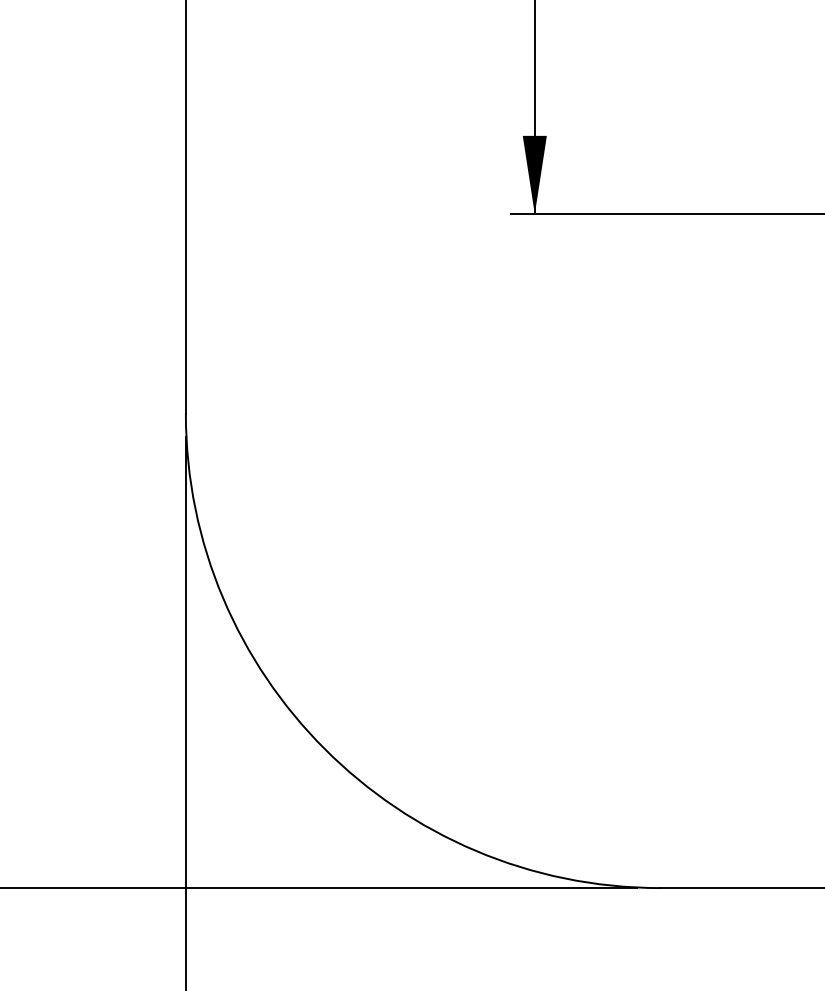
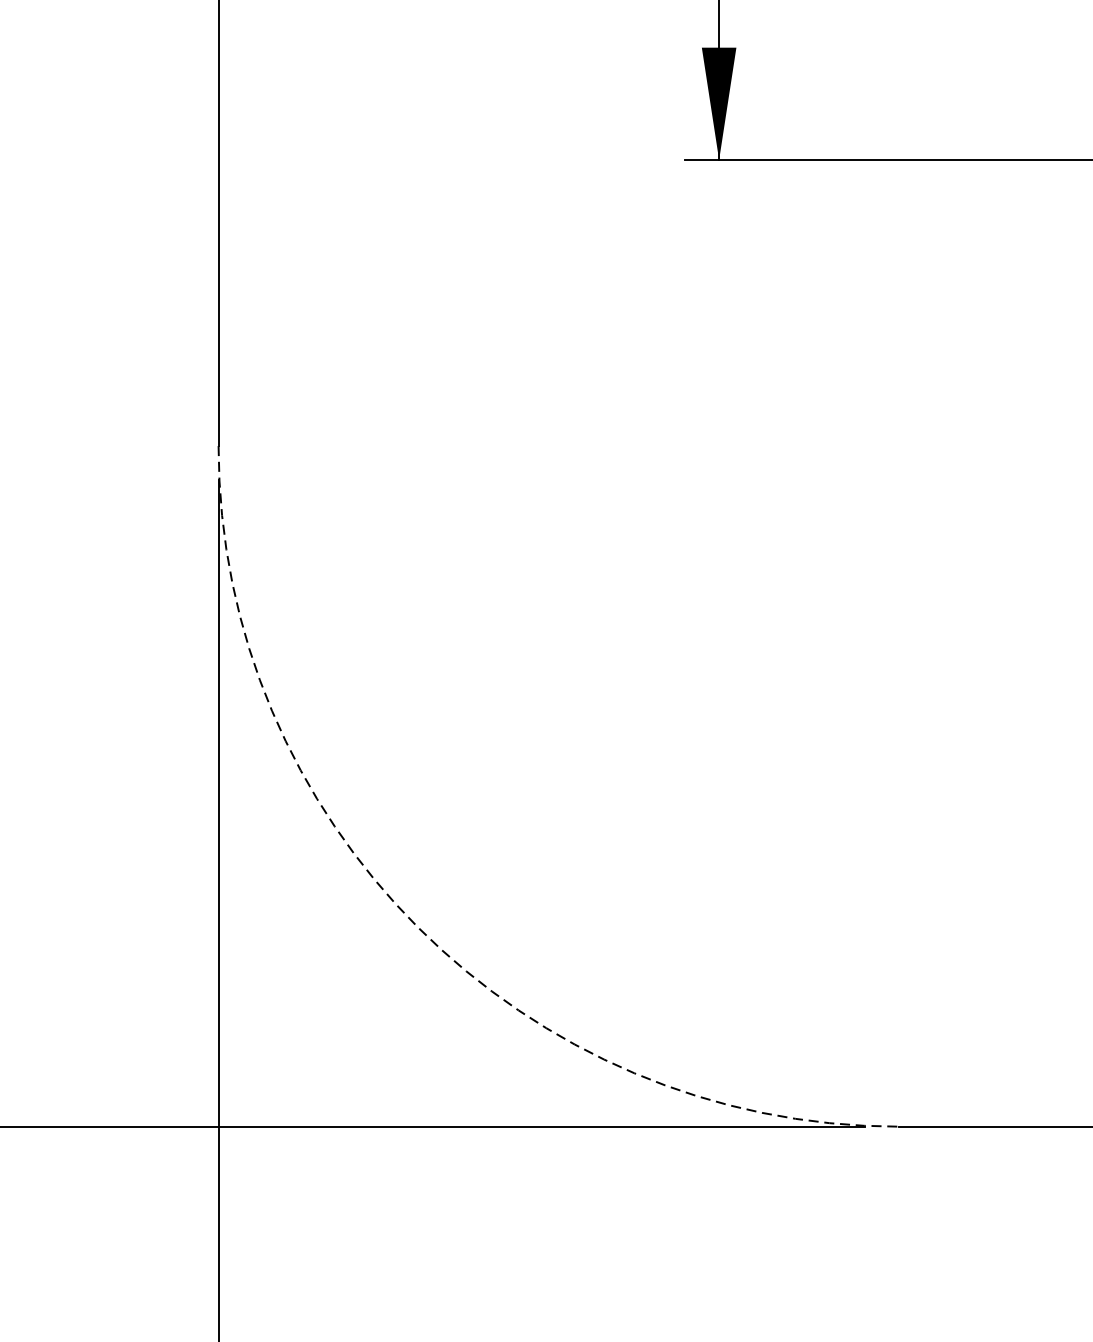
arc: (324, 749) -> (417, 927), solid -> dashed

